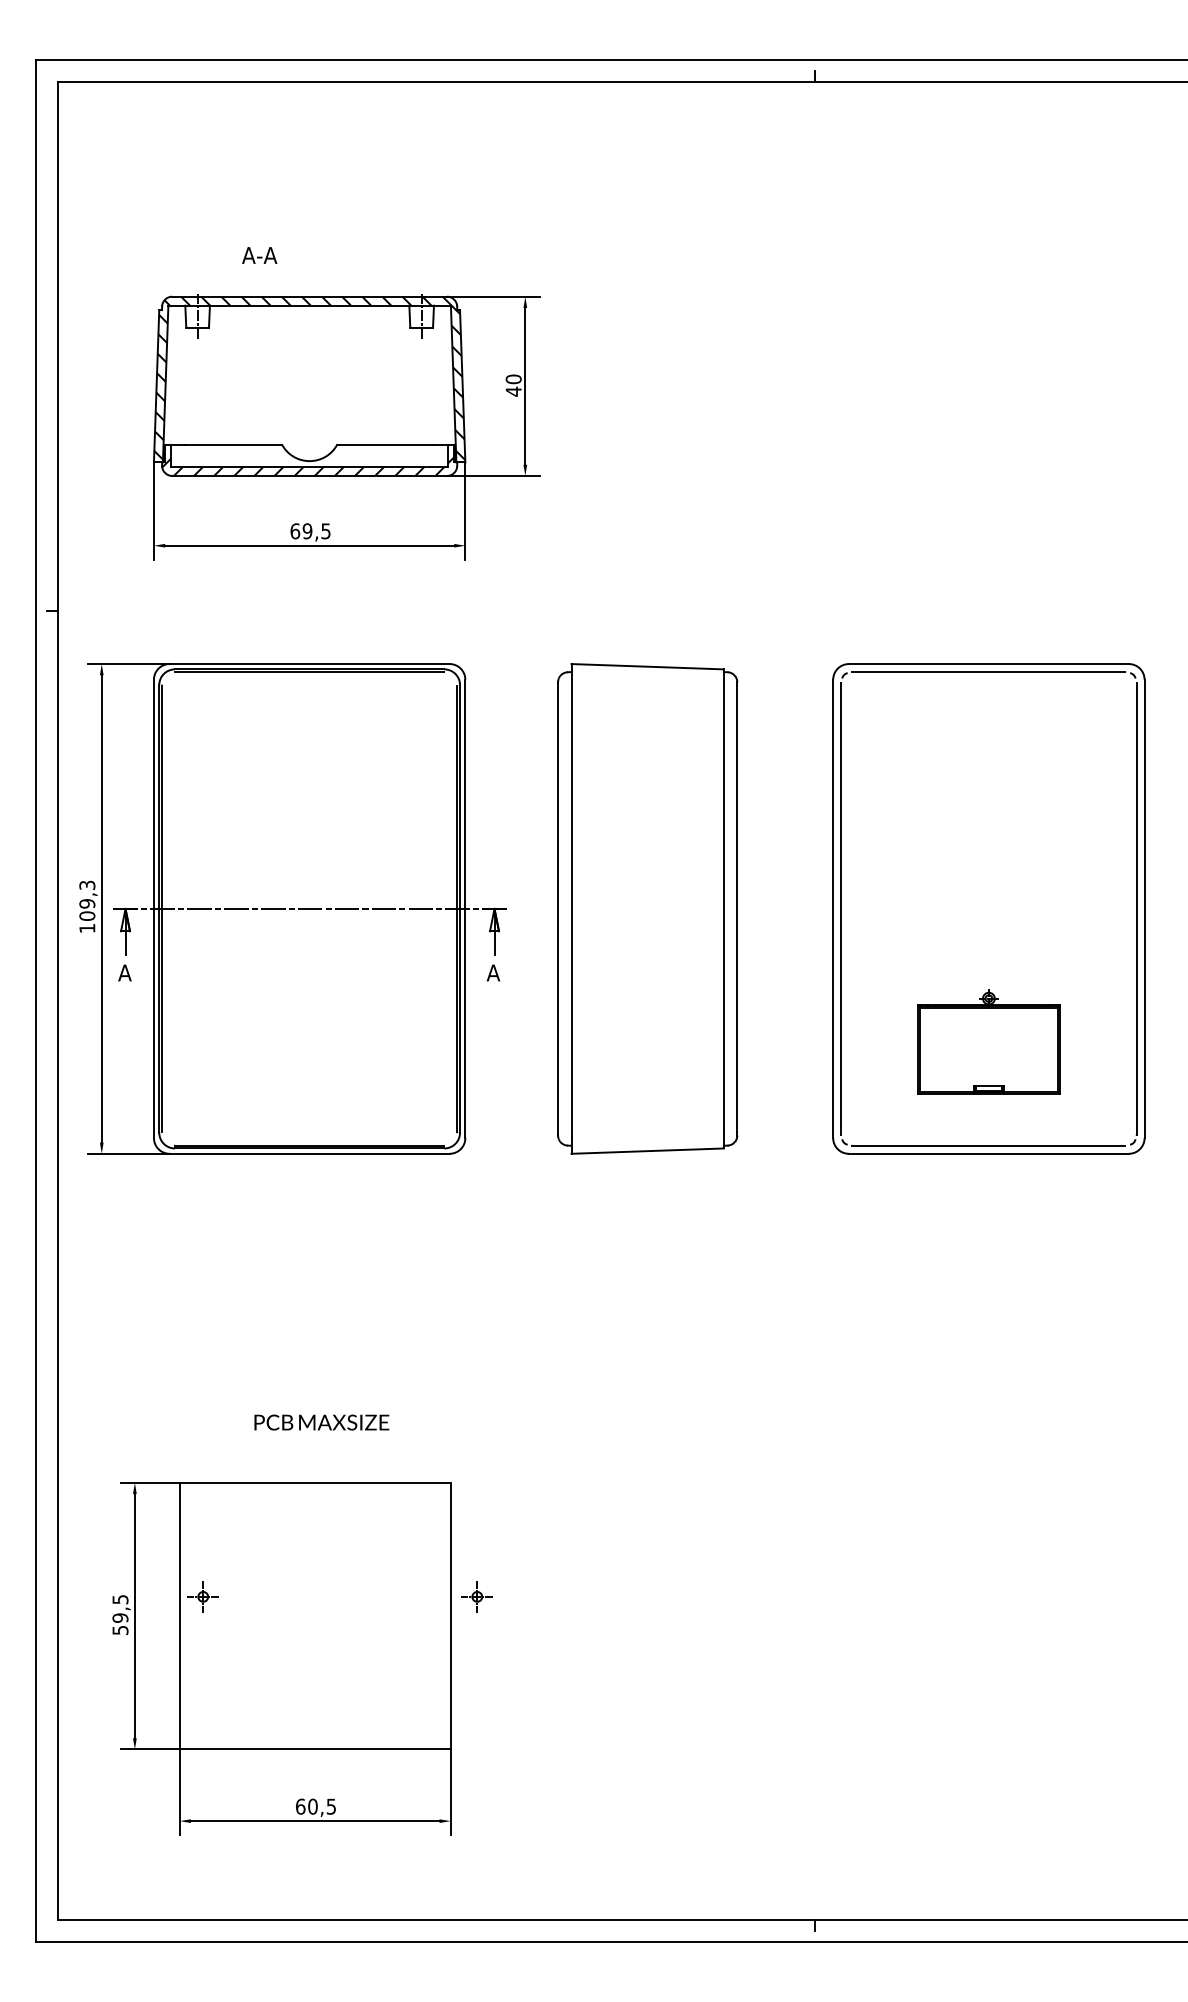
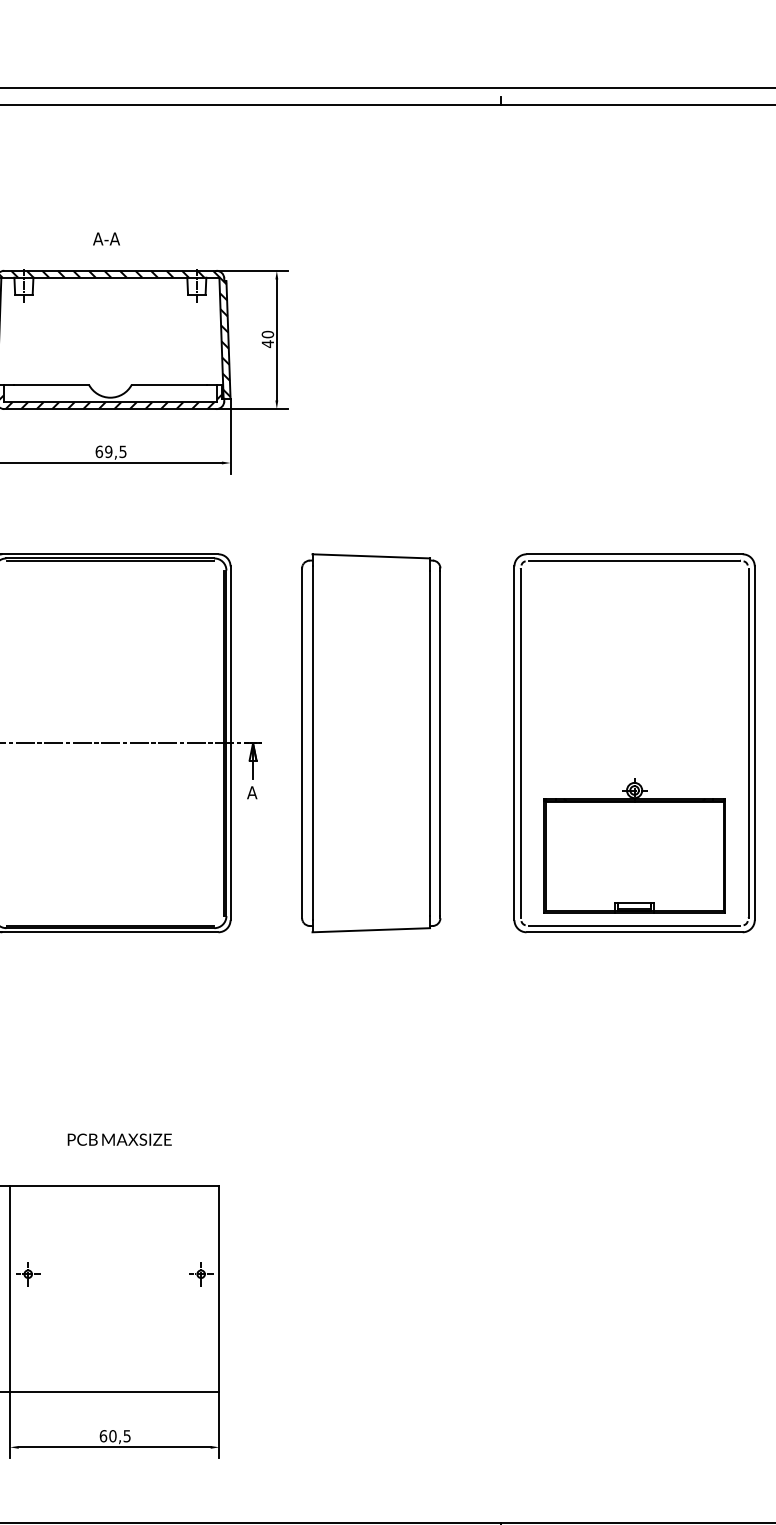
text: (259, 255) -> (106, 238), moved
part: (988, 1041) -> (634, 845), size x1.67
part: (476, 1596) -> (200, 1273), moved

